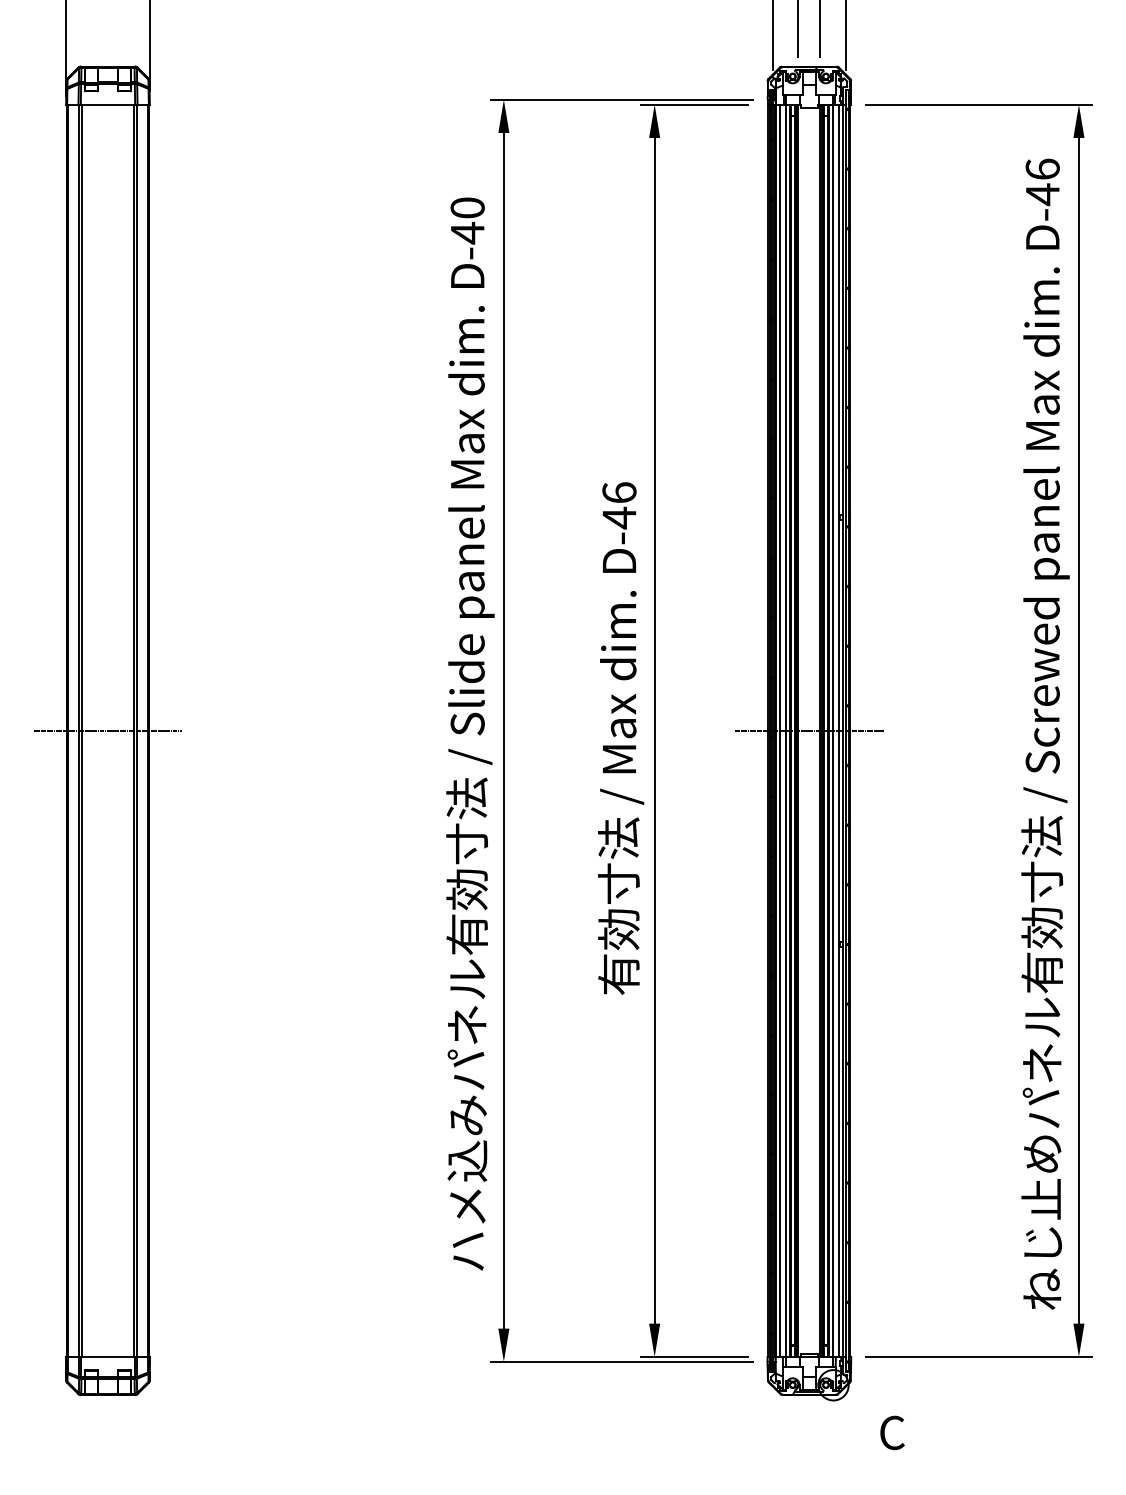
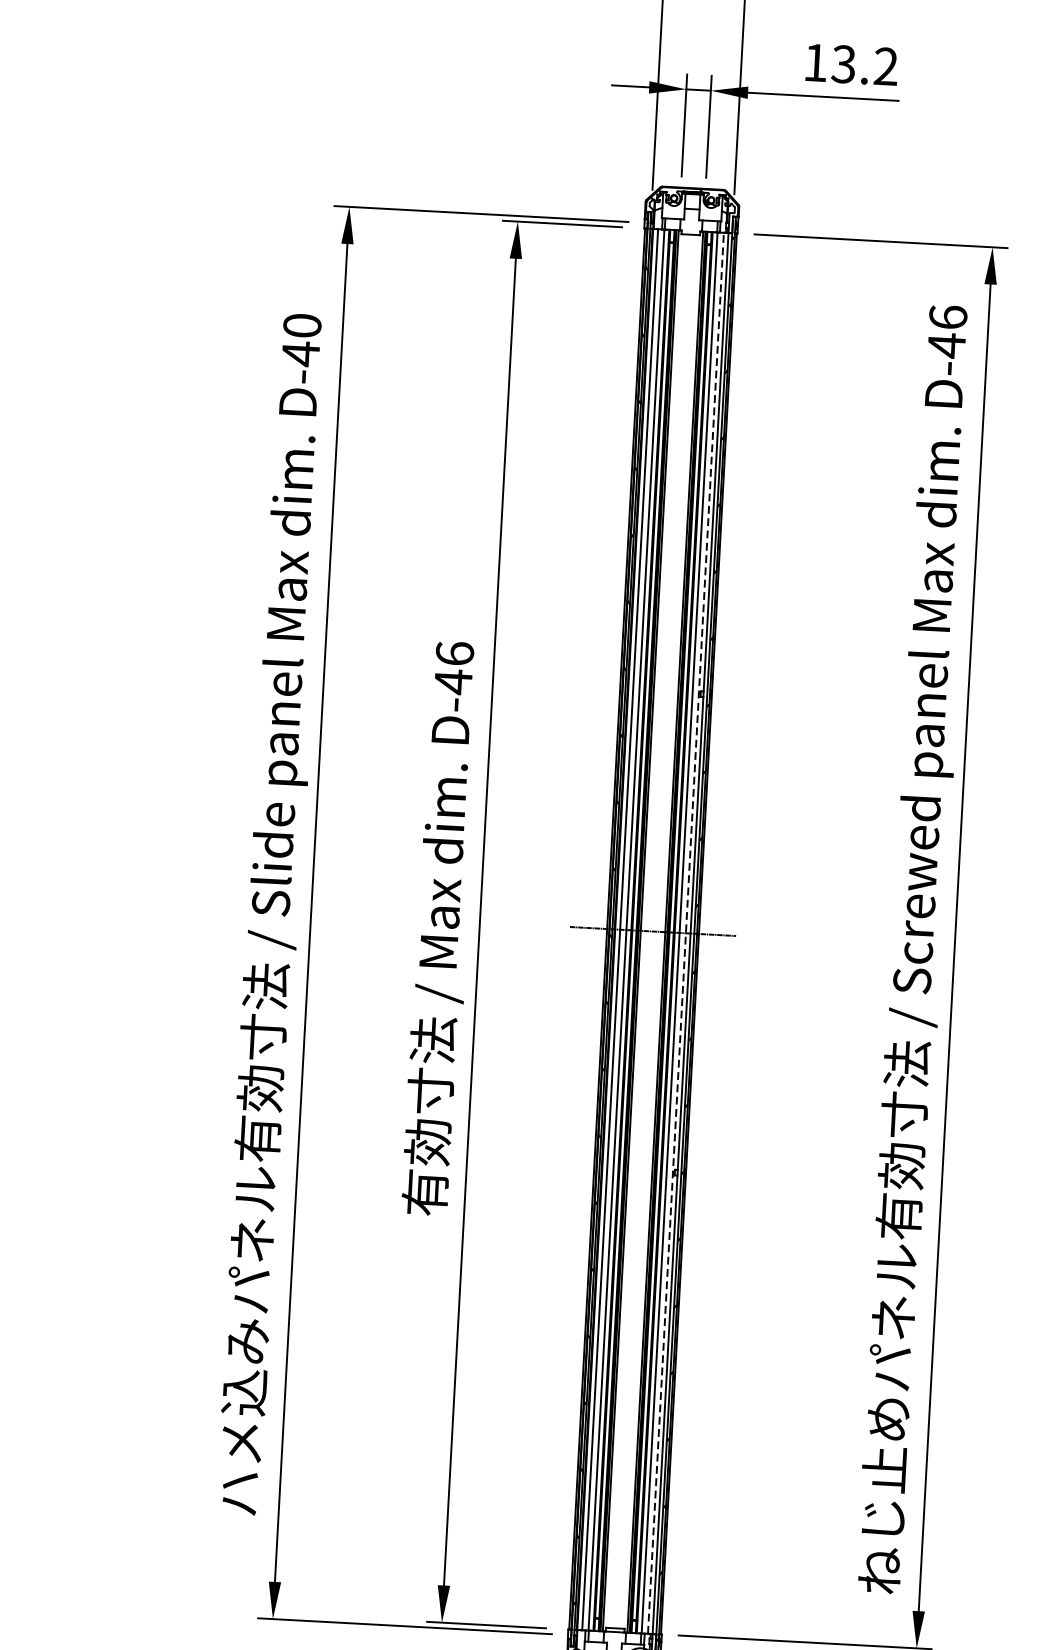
line: (838, 730) -> (685, 932), solid -> dashed

